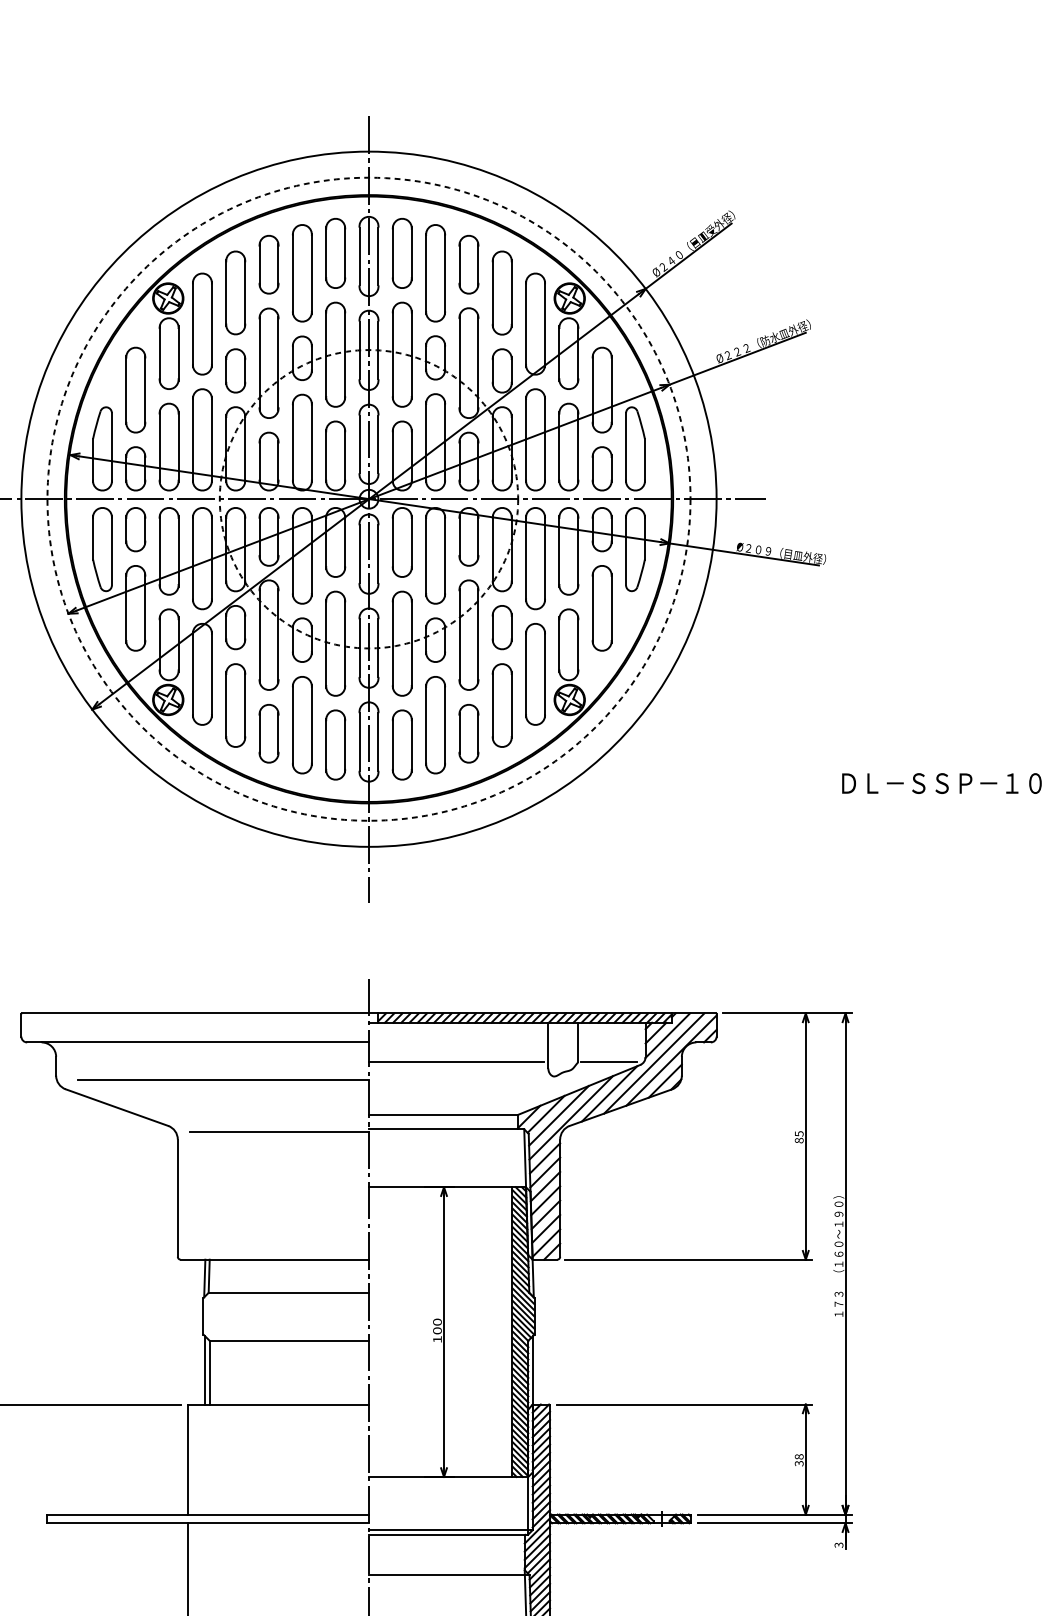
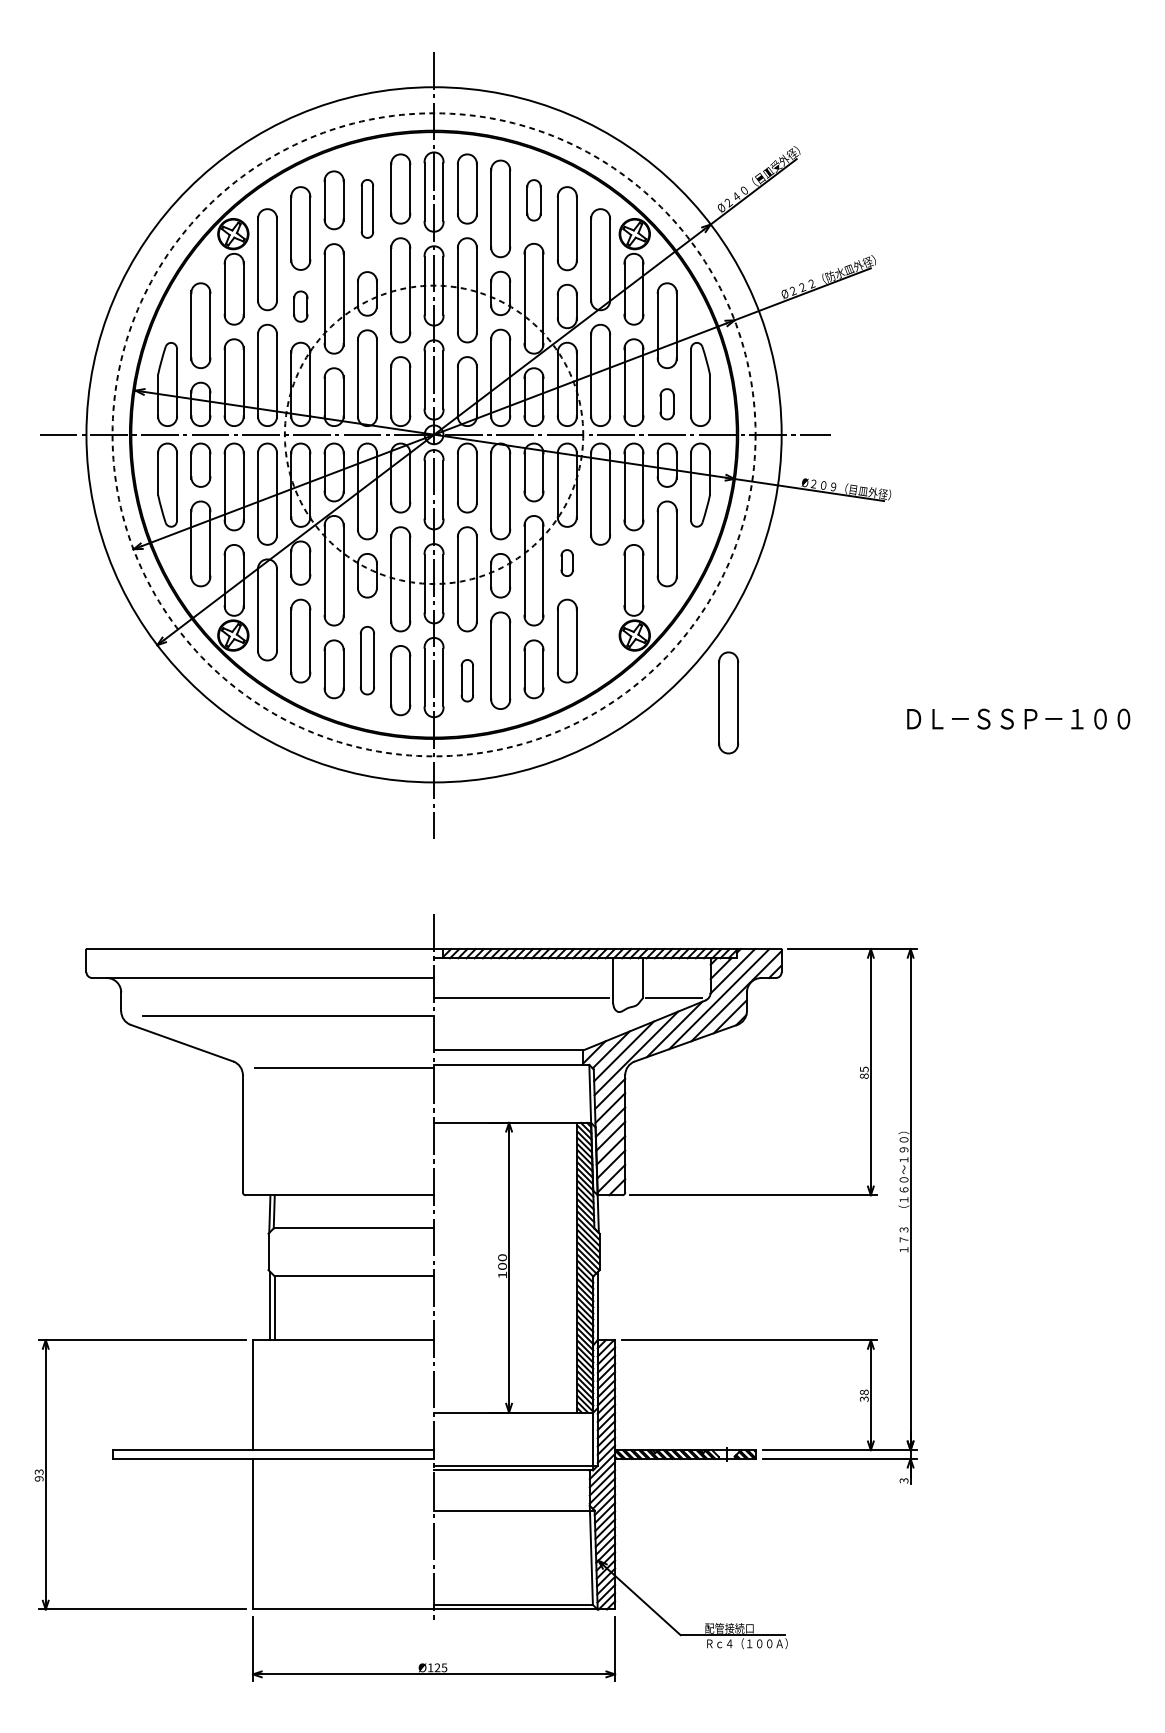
part: (468, 264) -> (533, 200), size x0.7
part: (302, 272) -> (367, 208), size x0.6
part: (235, 370) -> (300, 306), size x0.7
part: (601, 467) -> (666, 403), size x0.7
part: (501, 626) -> (566, 562), size x0.6
part: (535, 673) -> (728, 702), moved
part: (302, 724) -> (367, 660), size x0.7
part: (402, 744) -> (467, 680), size x0.6

